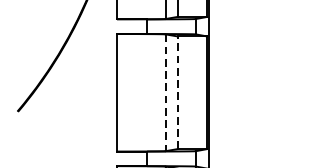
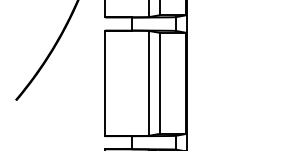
line: (165, 92) -> (148, 83), dashed -> solid
line: (177, 92) -> (159, 83), dashed -> solid

